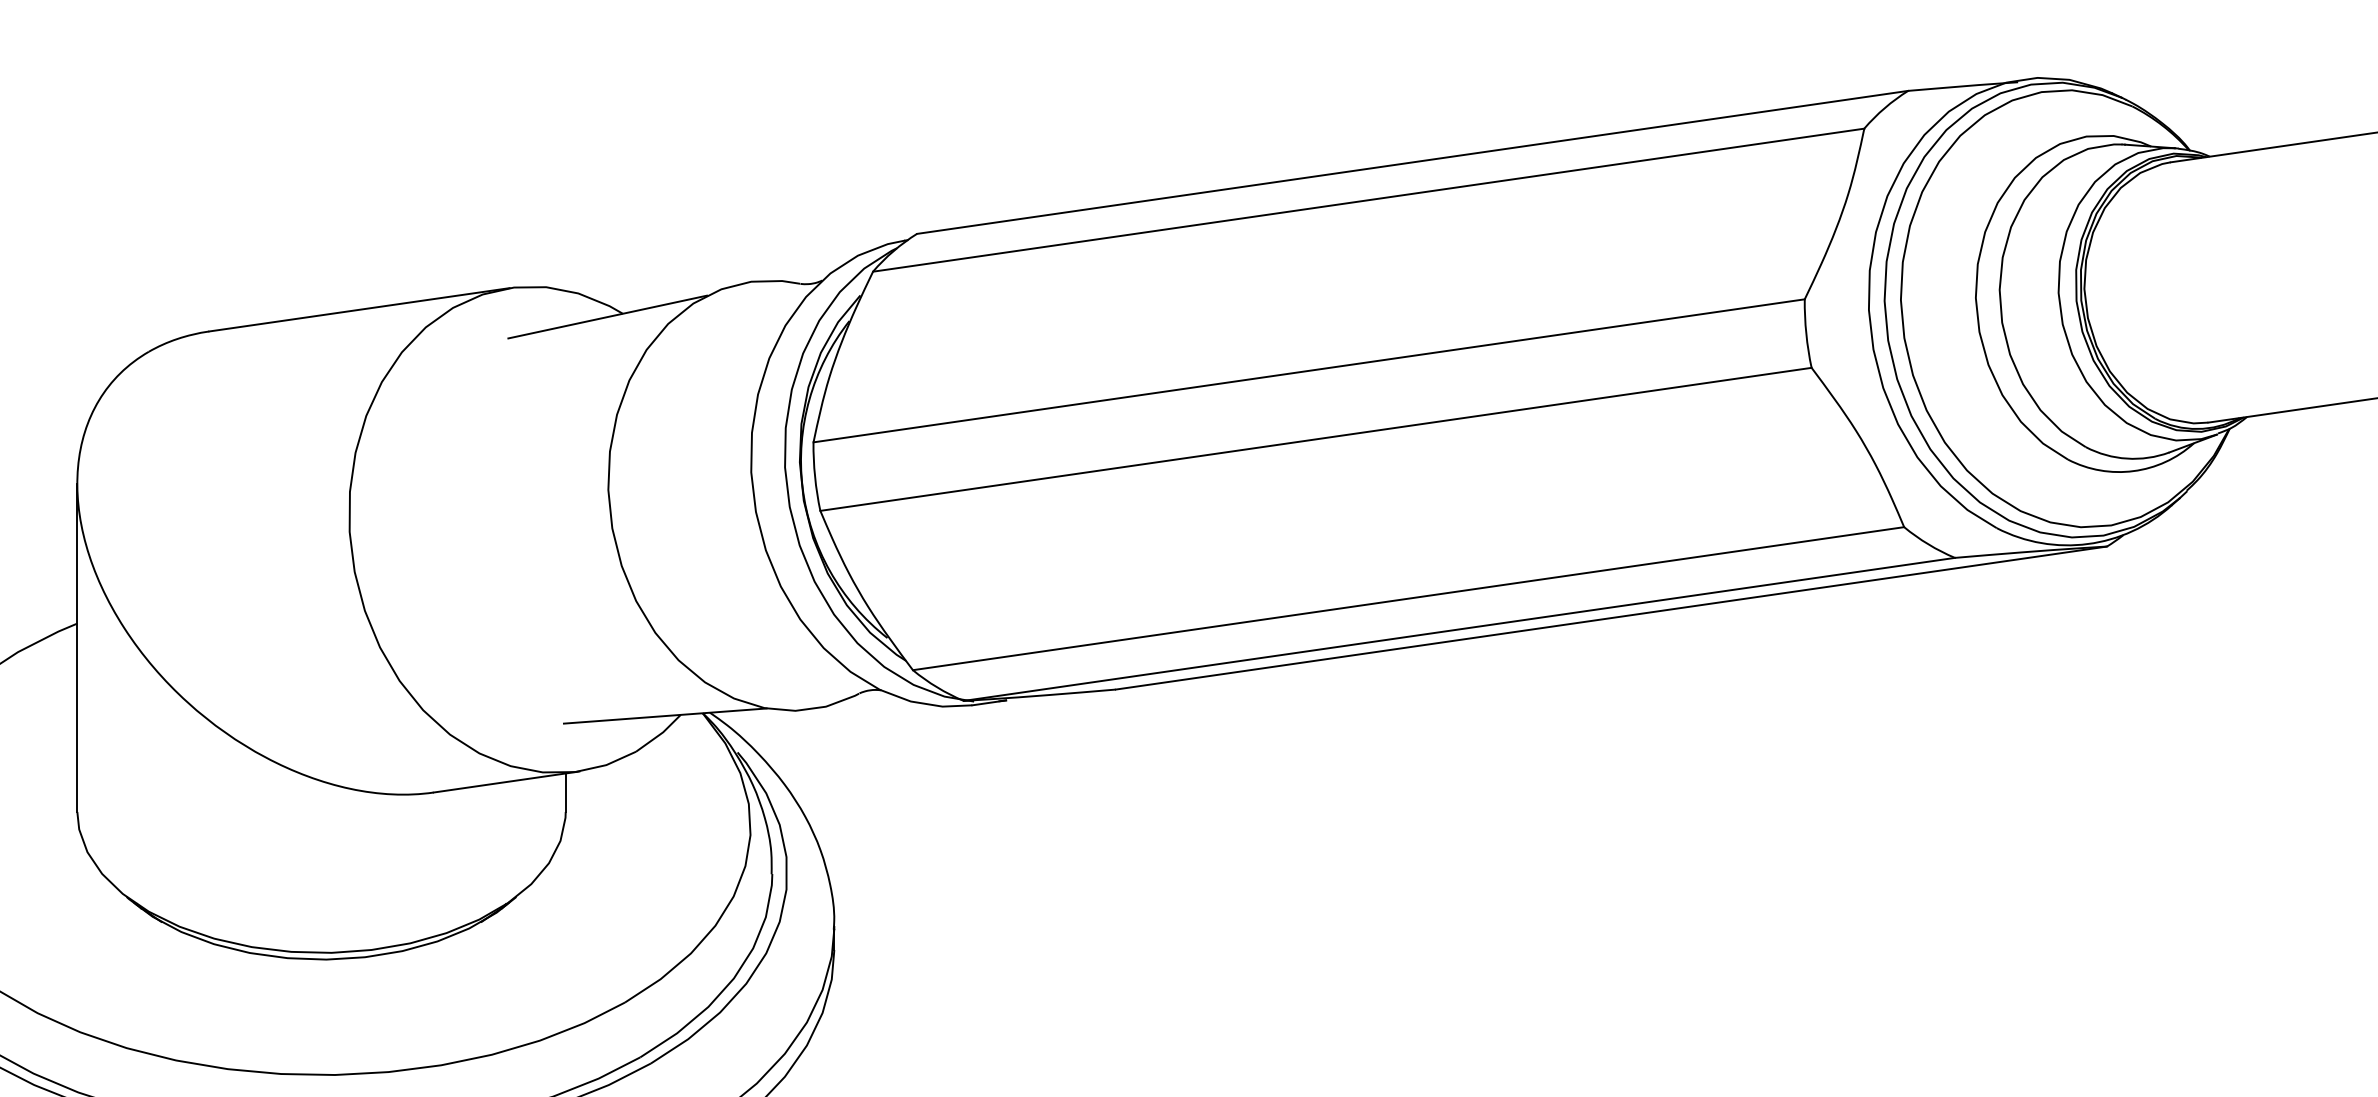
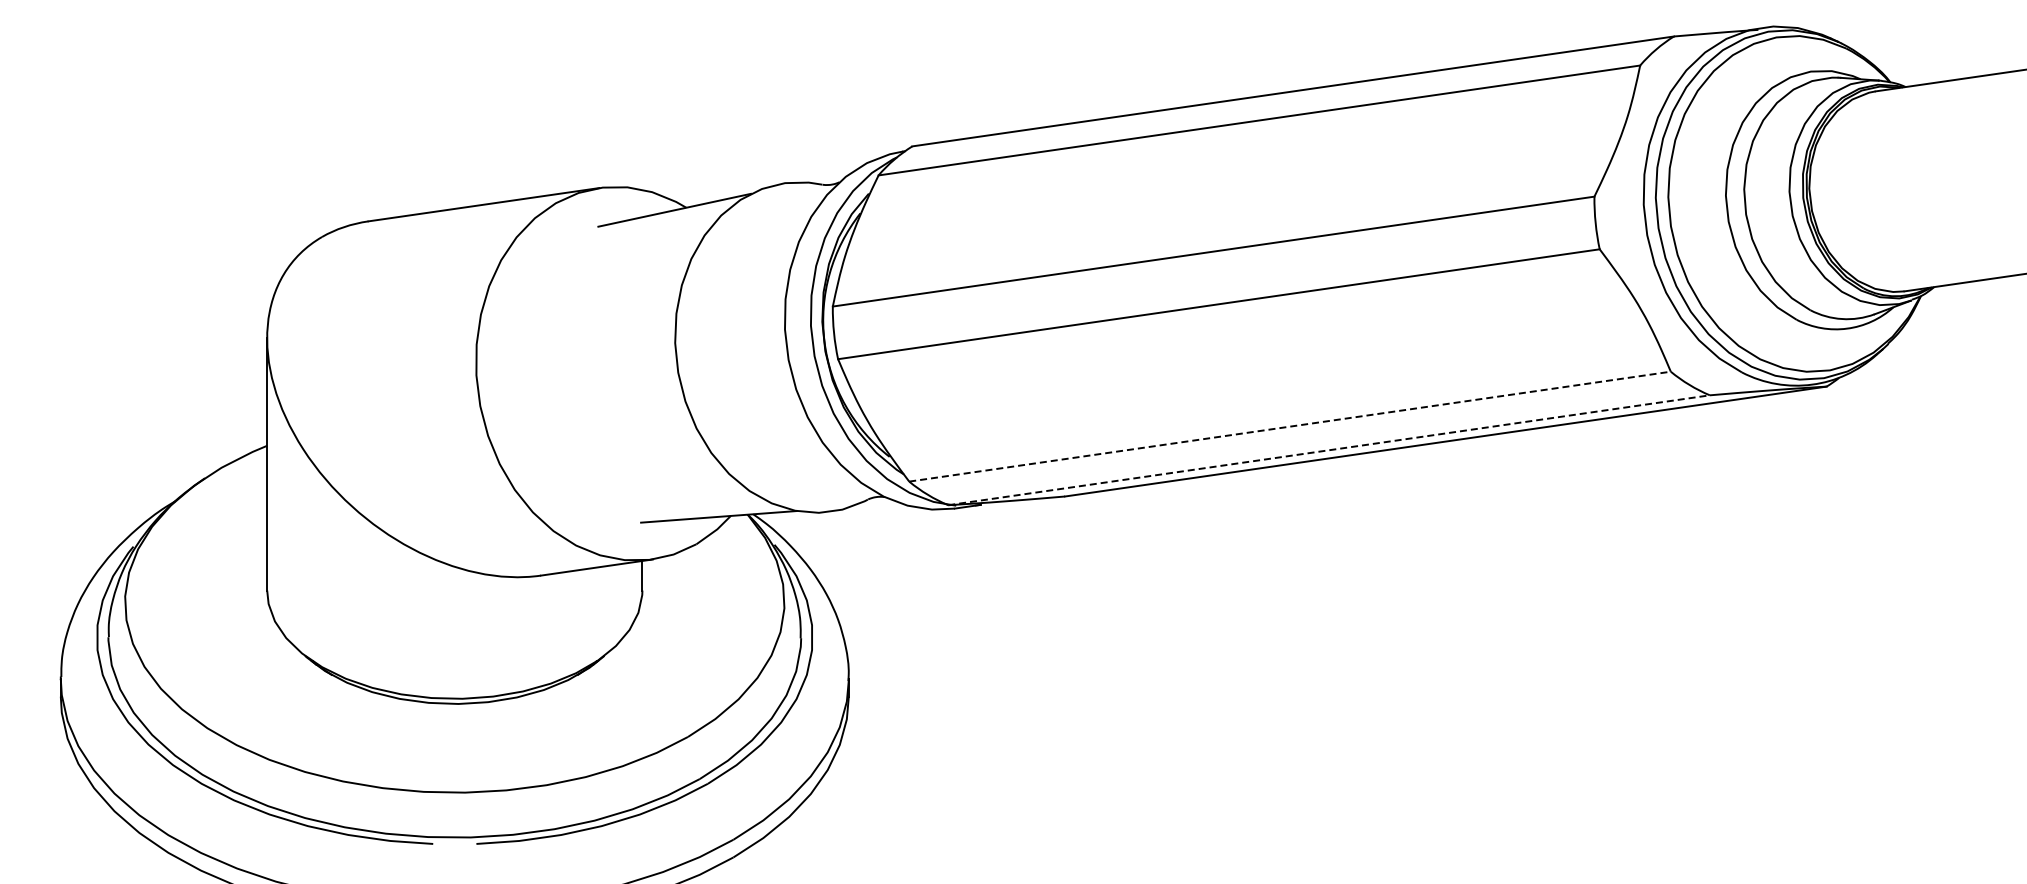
line: (1409, 598) -> (1290, 426), solid -> dashed
line: (1459, 629) -> (1329, 450), solid -> dashed

